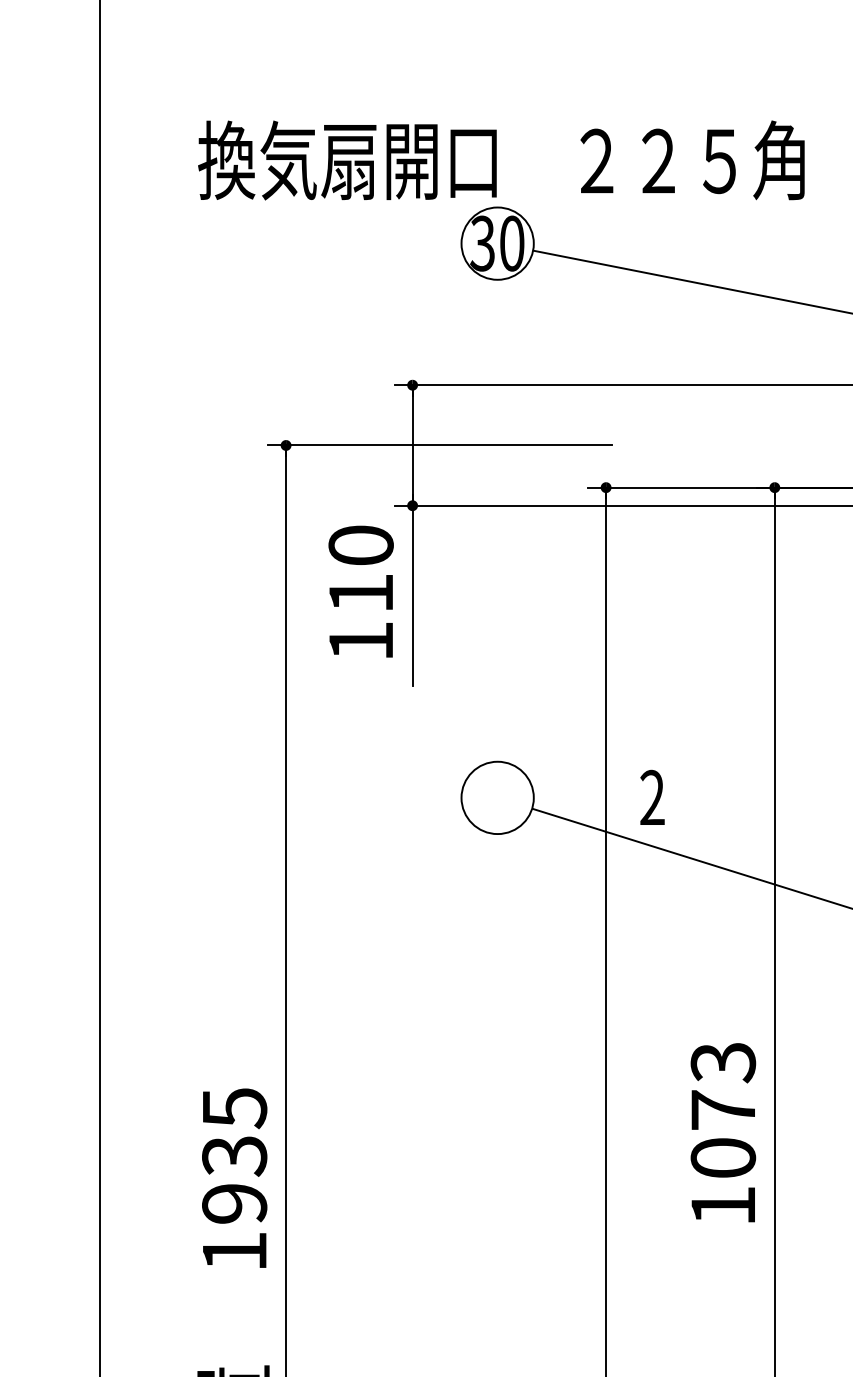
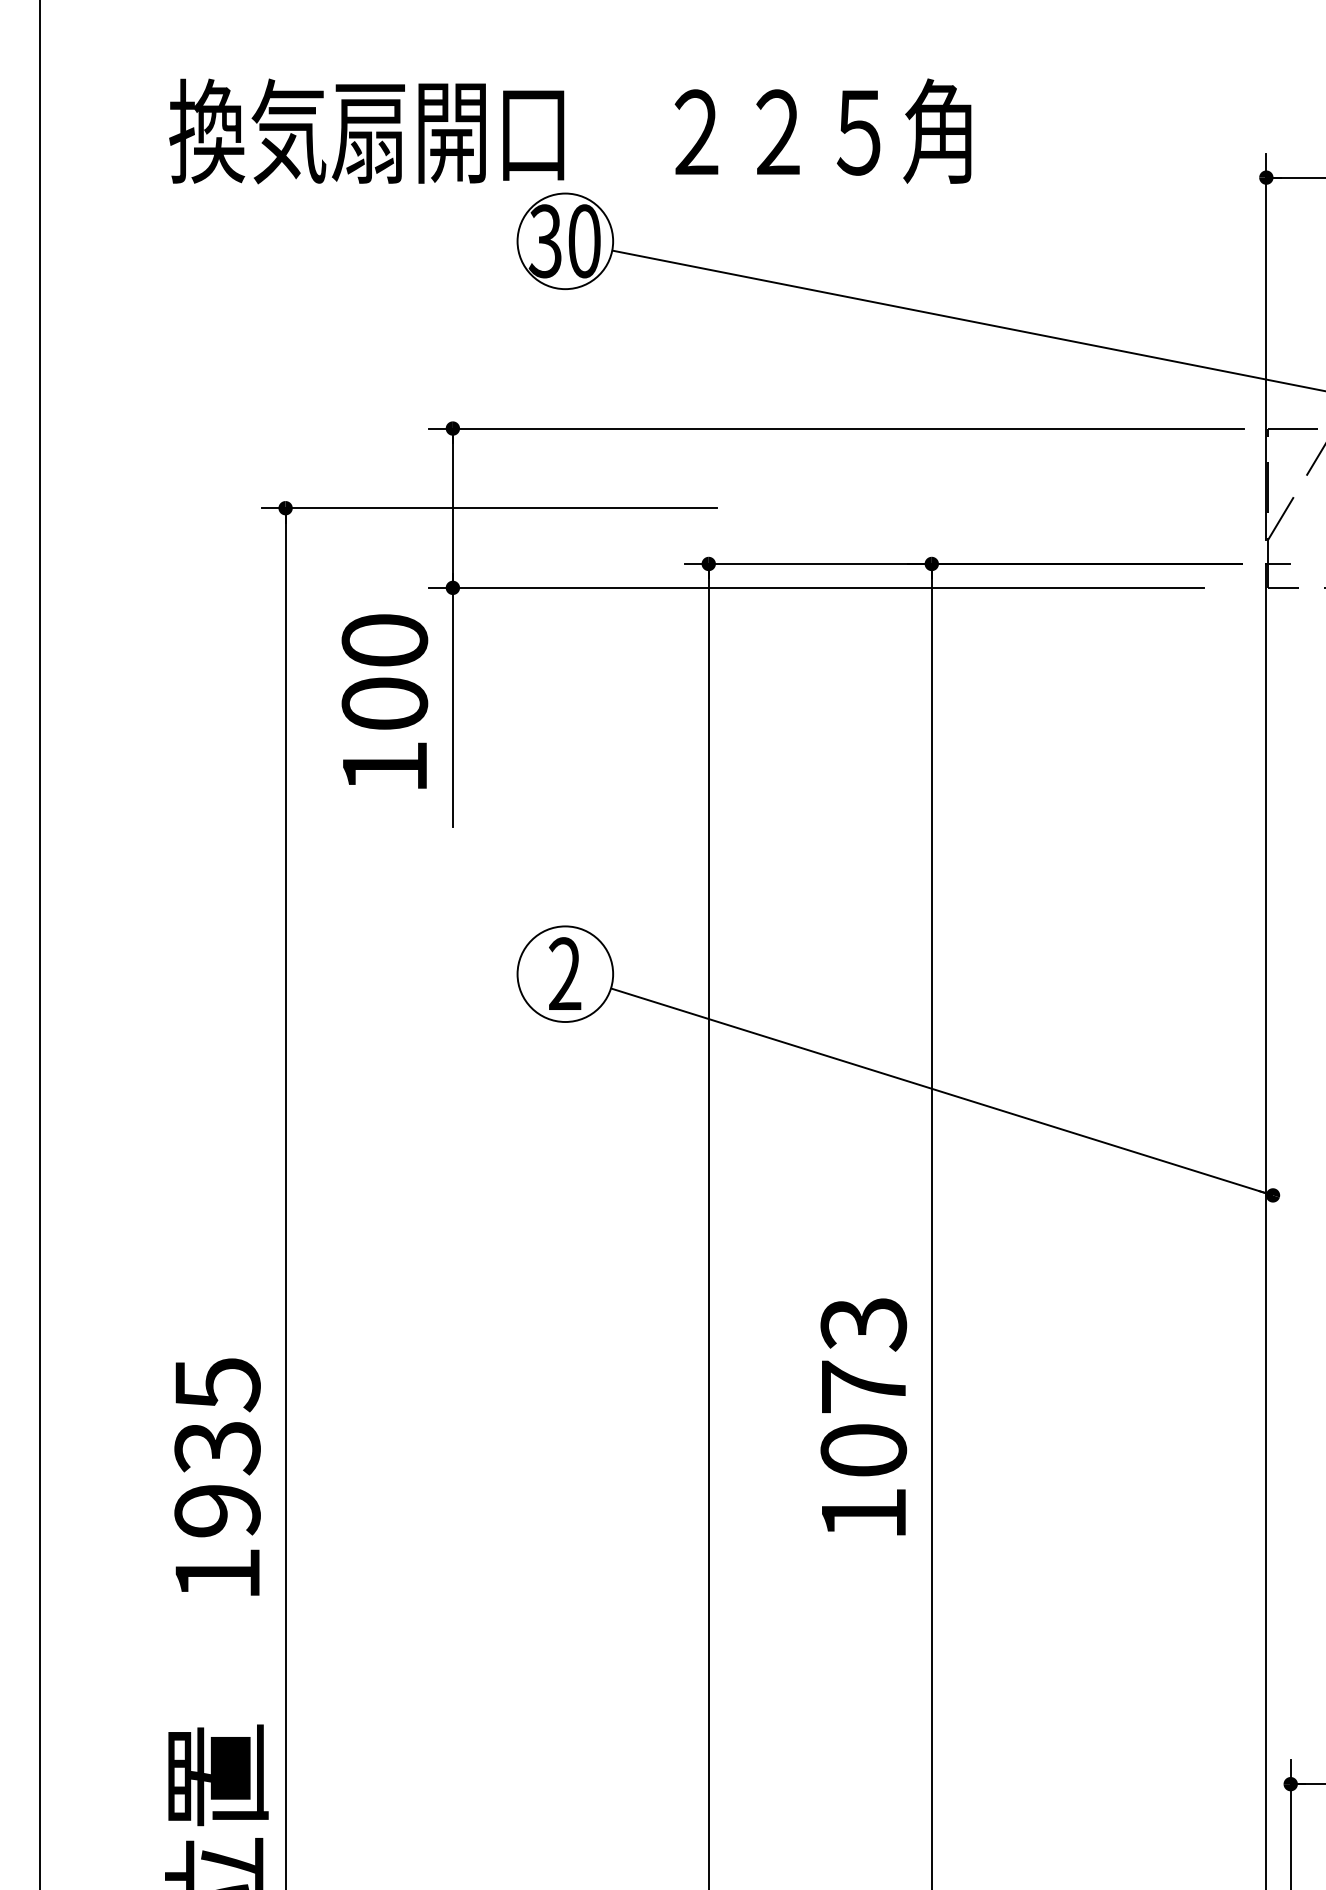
text: (360, 593) -> (384, 703), 110 -> 100
text: (652, 797) -> (565, 973), moved

